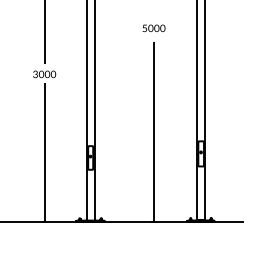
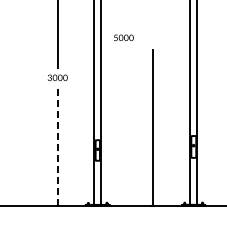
text: (153, 27) -> (123, 37), moved
line: (44, 152) -> (57, 145), solid -> dashed

